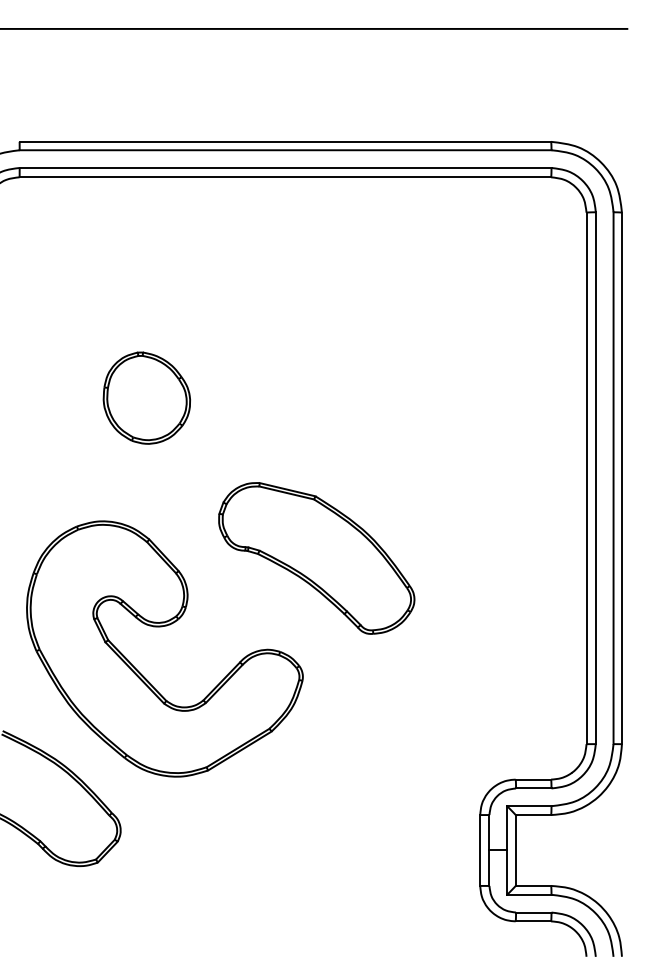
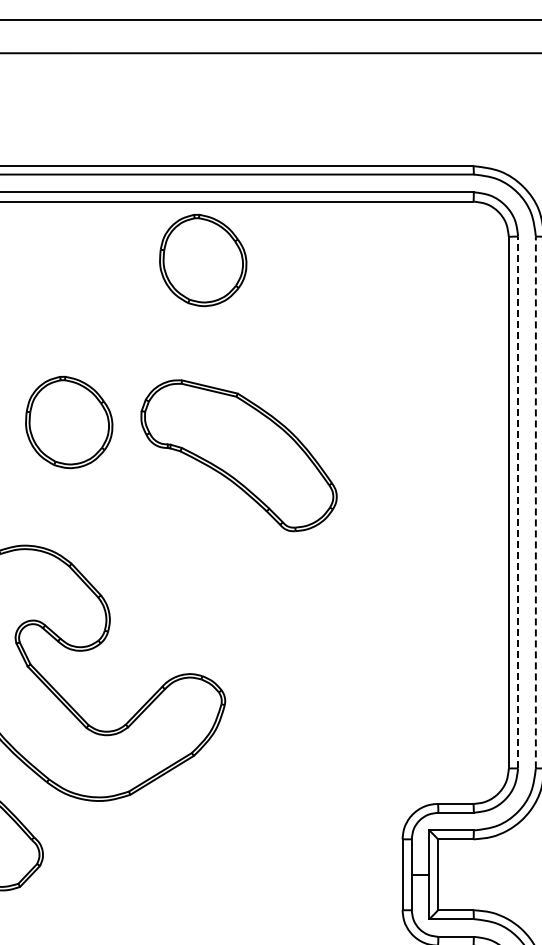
part: (280, 235) -> (202, 259), added
line: (595, 478) -> (517, 502), solid -> dashed
line: (613, 478) -> (535, 502), solid -> dashed
part: (316, 558) -> (238, 455), moved

